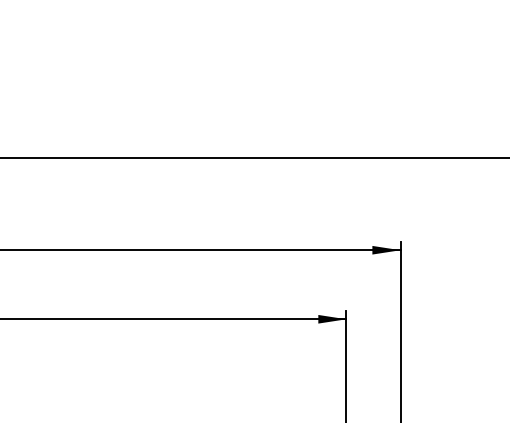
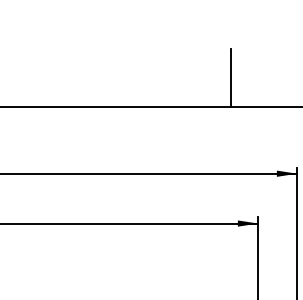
line: (309, 117) -> (231, 77), added

